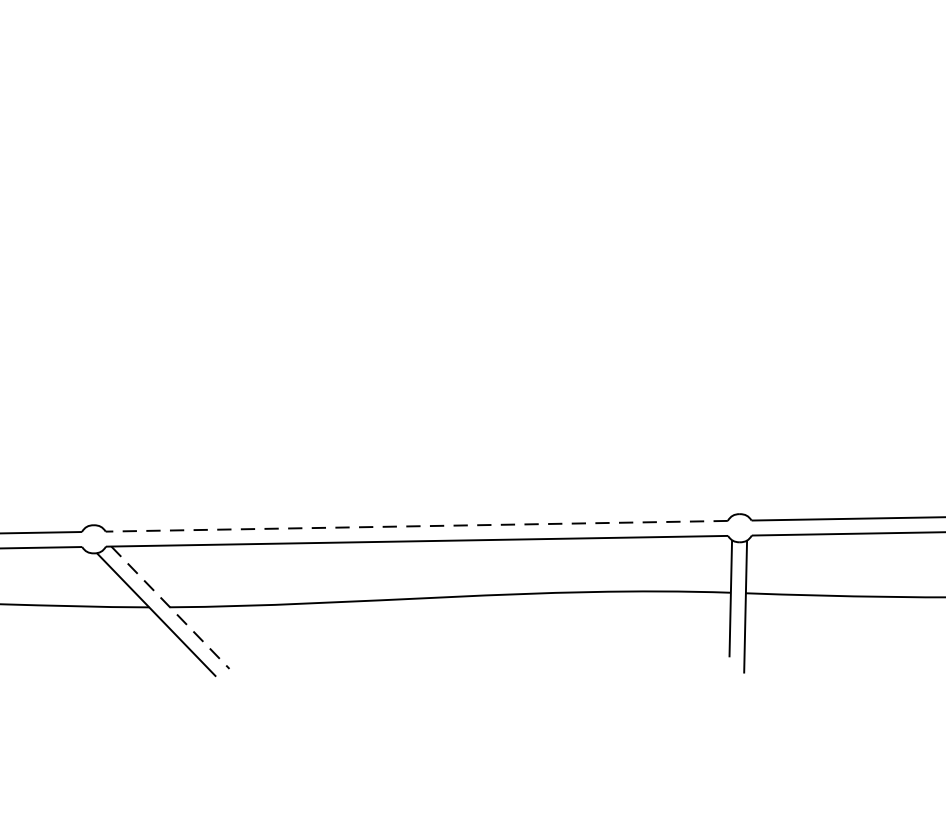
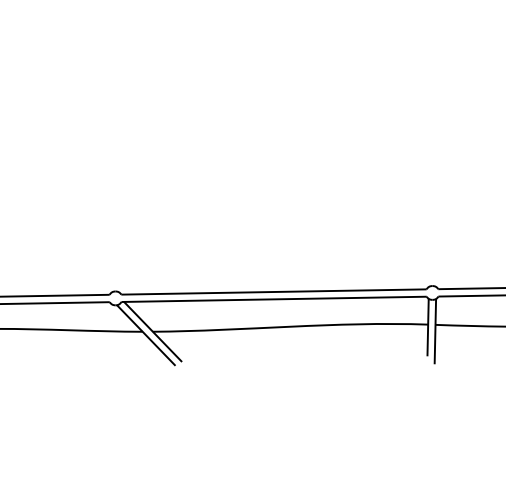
line: (415, 527) -> (273, 292), dashed -> solid
line: (171, 606) -> (153, 331), dashed -> solid

